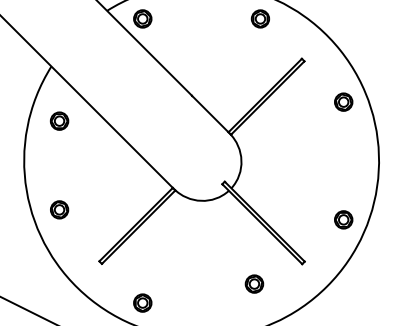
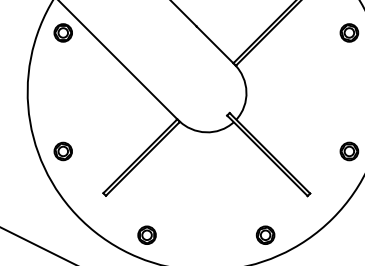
part: (59, 120) -> (63, 32), moved
part: (59, 209) -> (63, 151), moved
part: (254, 283) -> (265, 234), moved

